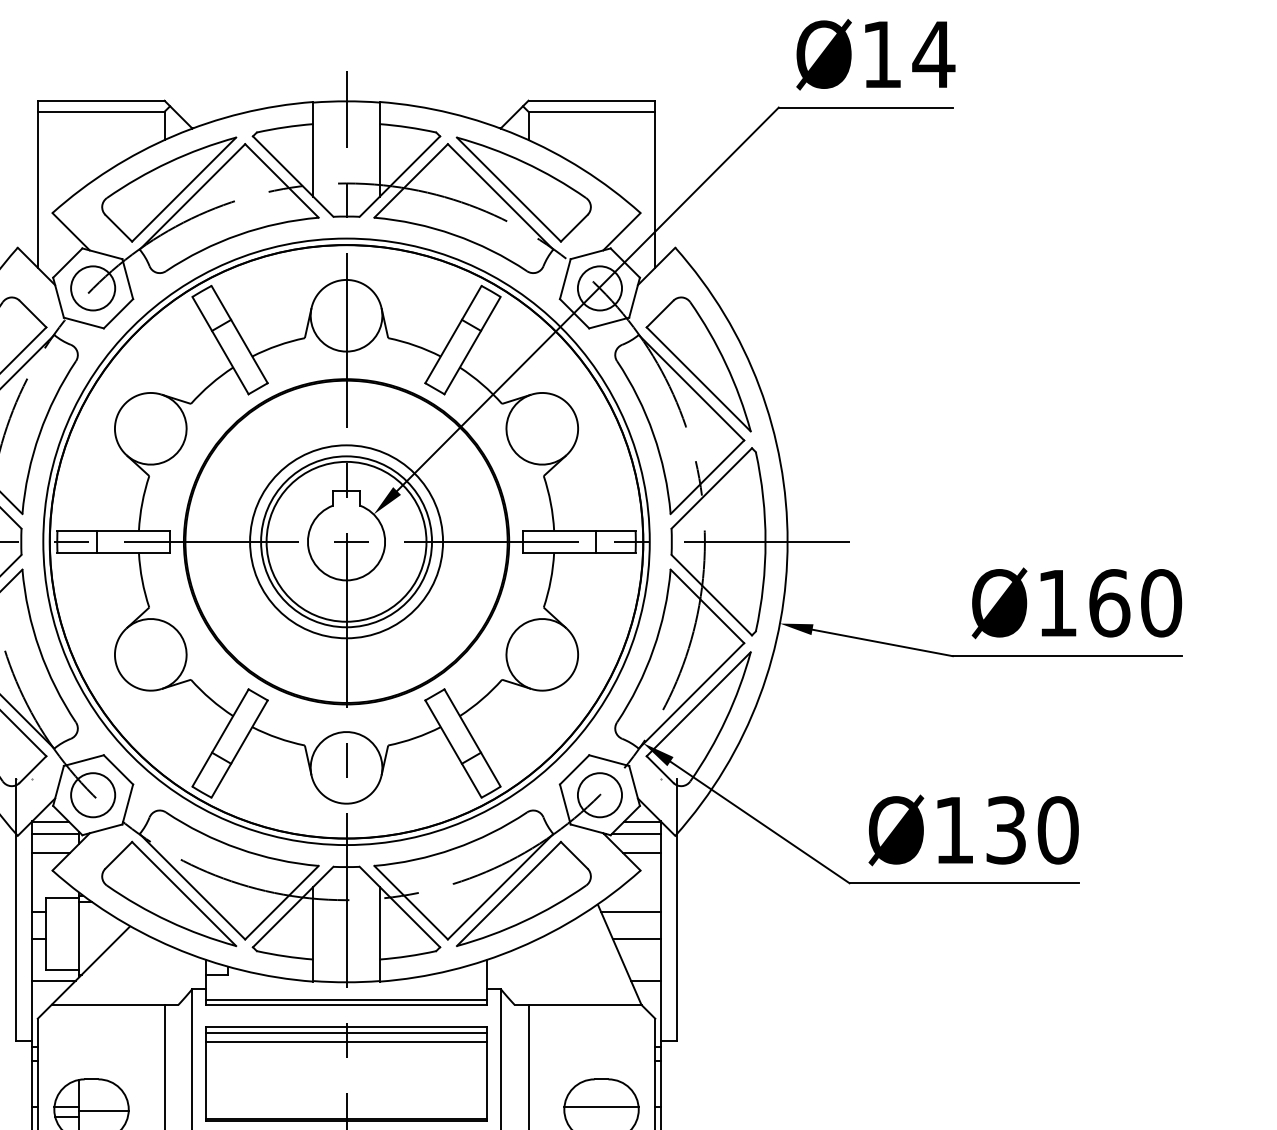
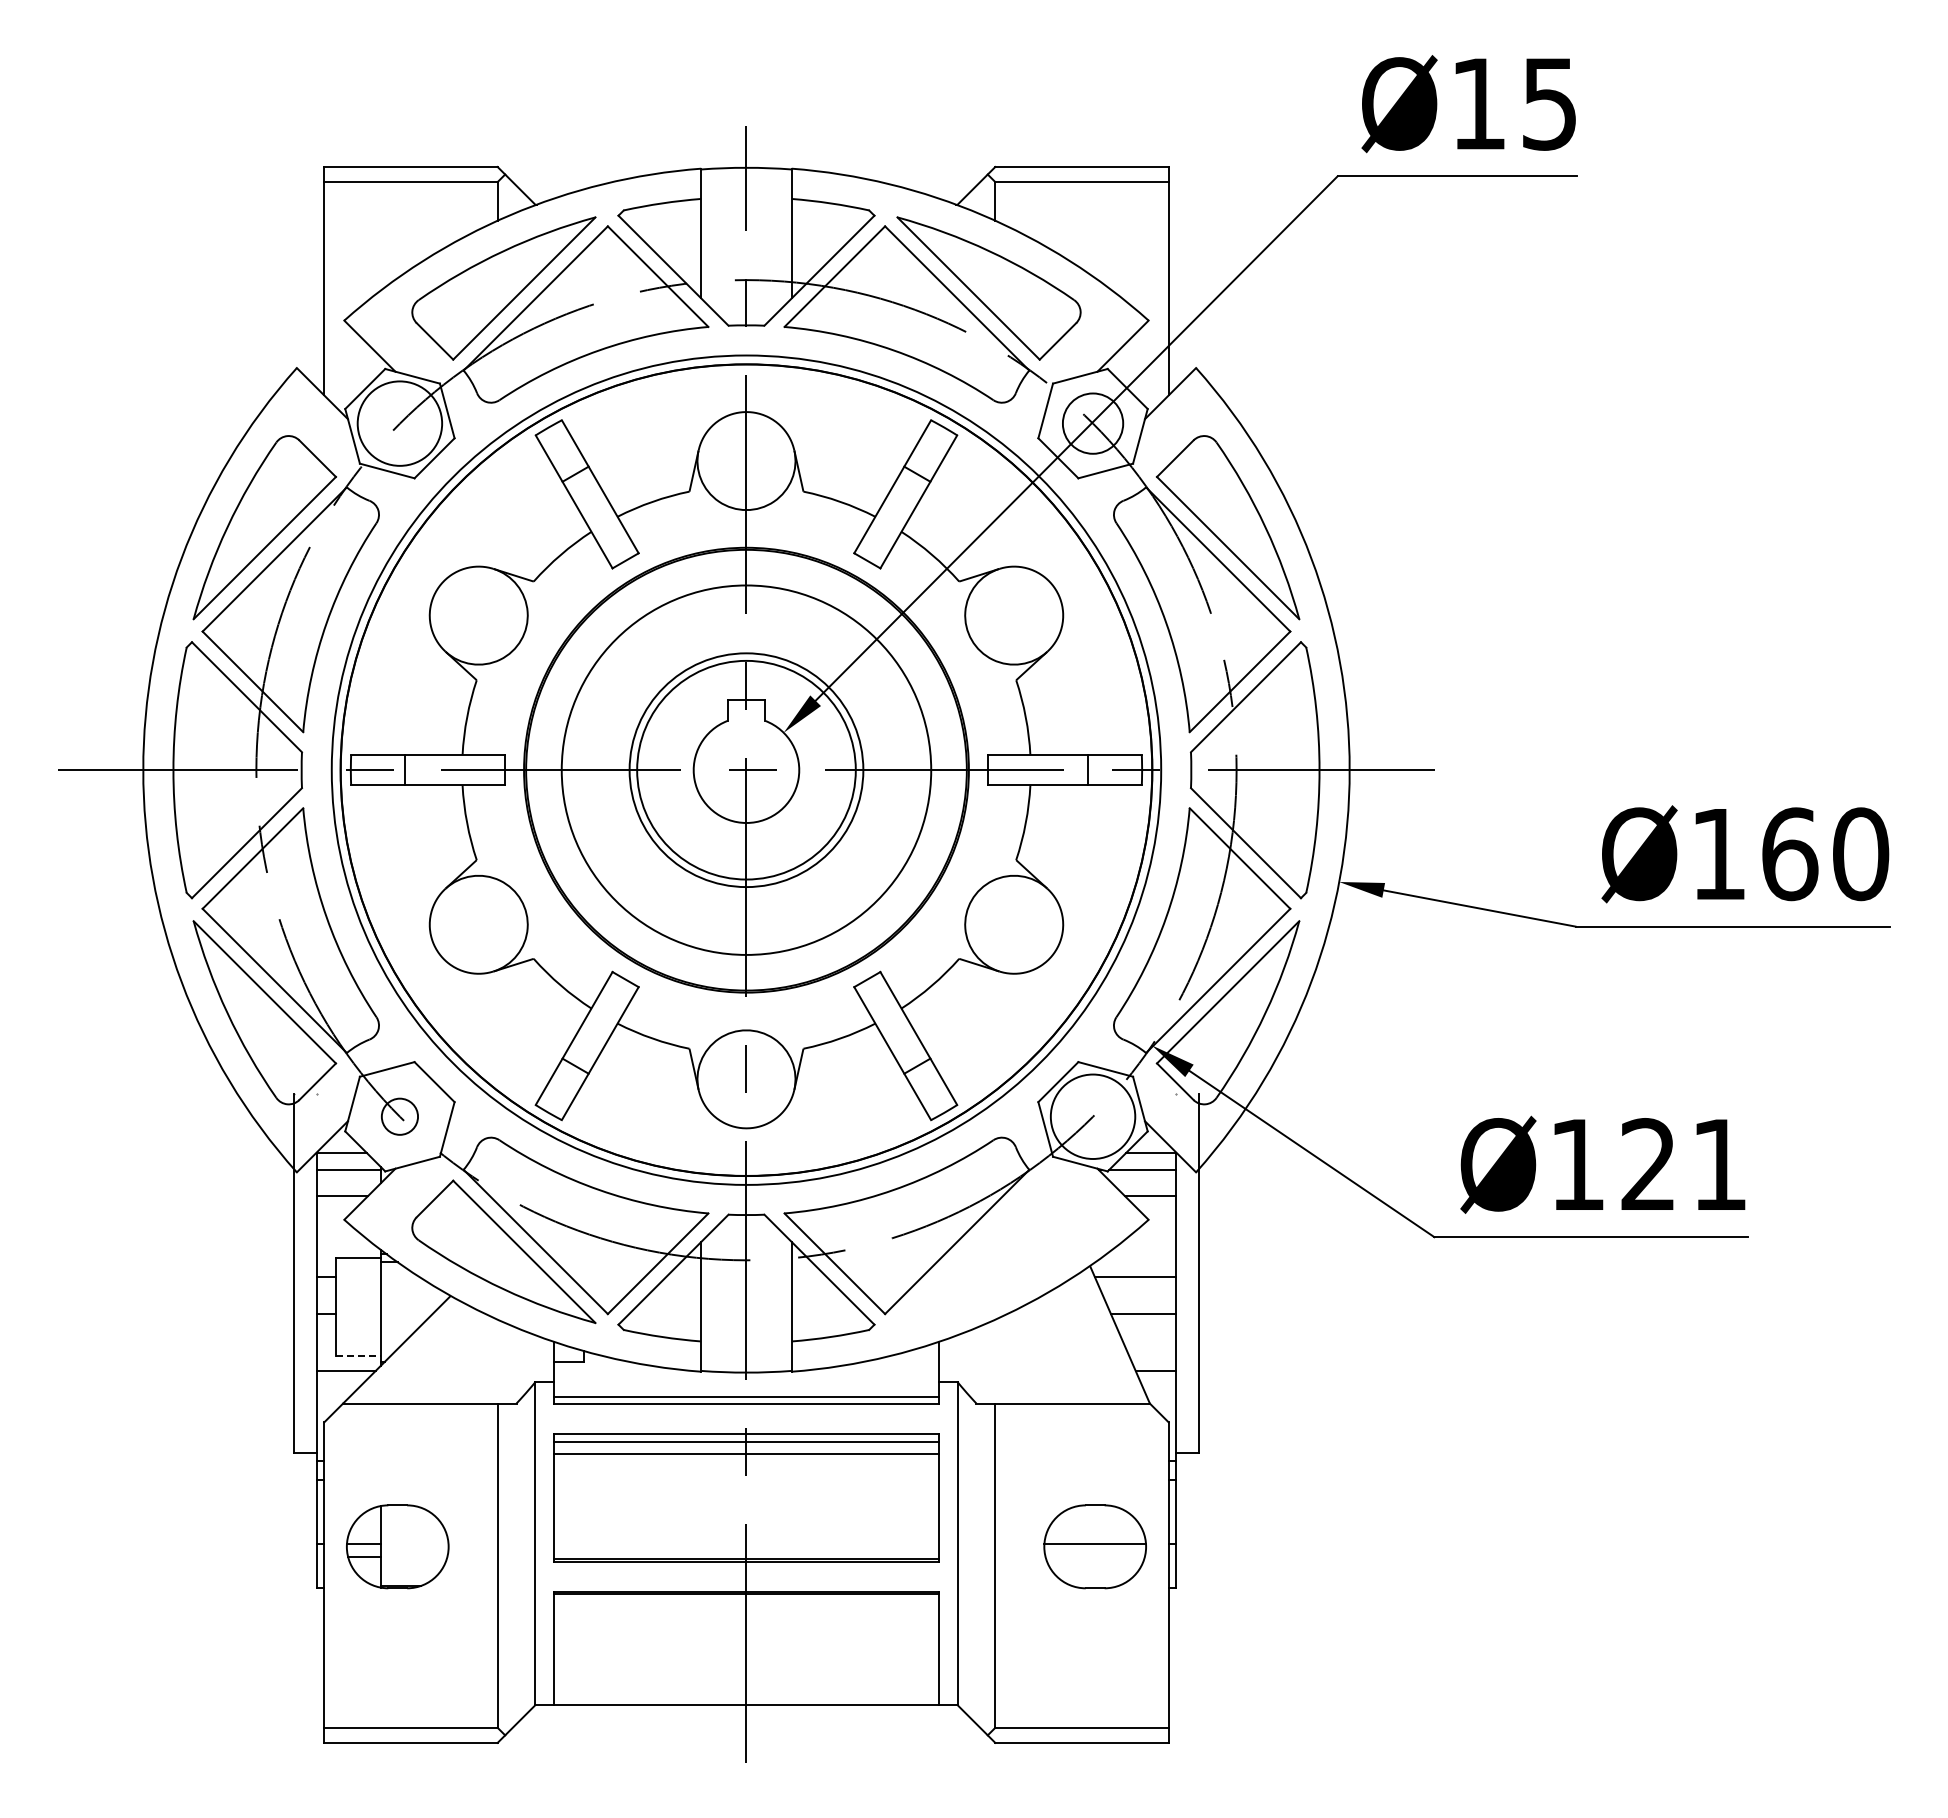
text: (933, 55) -> (1549, 104), Ø14 -> Ø15
circle: (92, 288) -> (399, 423), size x1.4
circle: (346, 542) -> (746, 770), size x1.4
circle: (92, 795) -> (399, 1116), size x0.6
circle: (599, 795) -> (1092, 1116), size x1.4
text: (1032, 830) -> (1684, 1164), Ø130 -> Ø121
part: (523, 893) -> (988, 1251), removed
line: (62, 969) -> (358, 1355), solid -> dashed
line: (103, 1110) -> (414, 1548), removed

